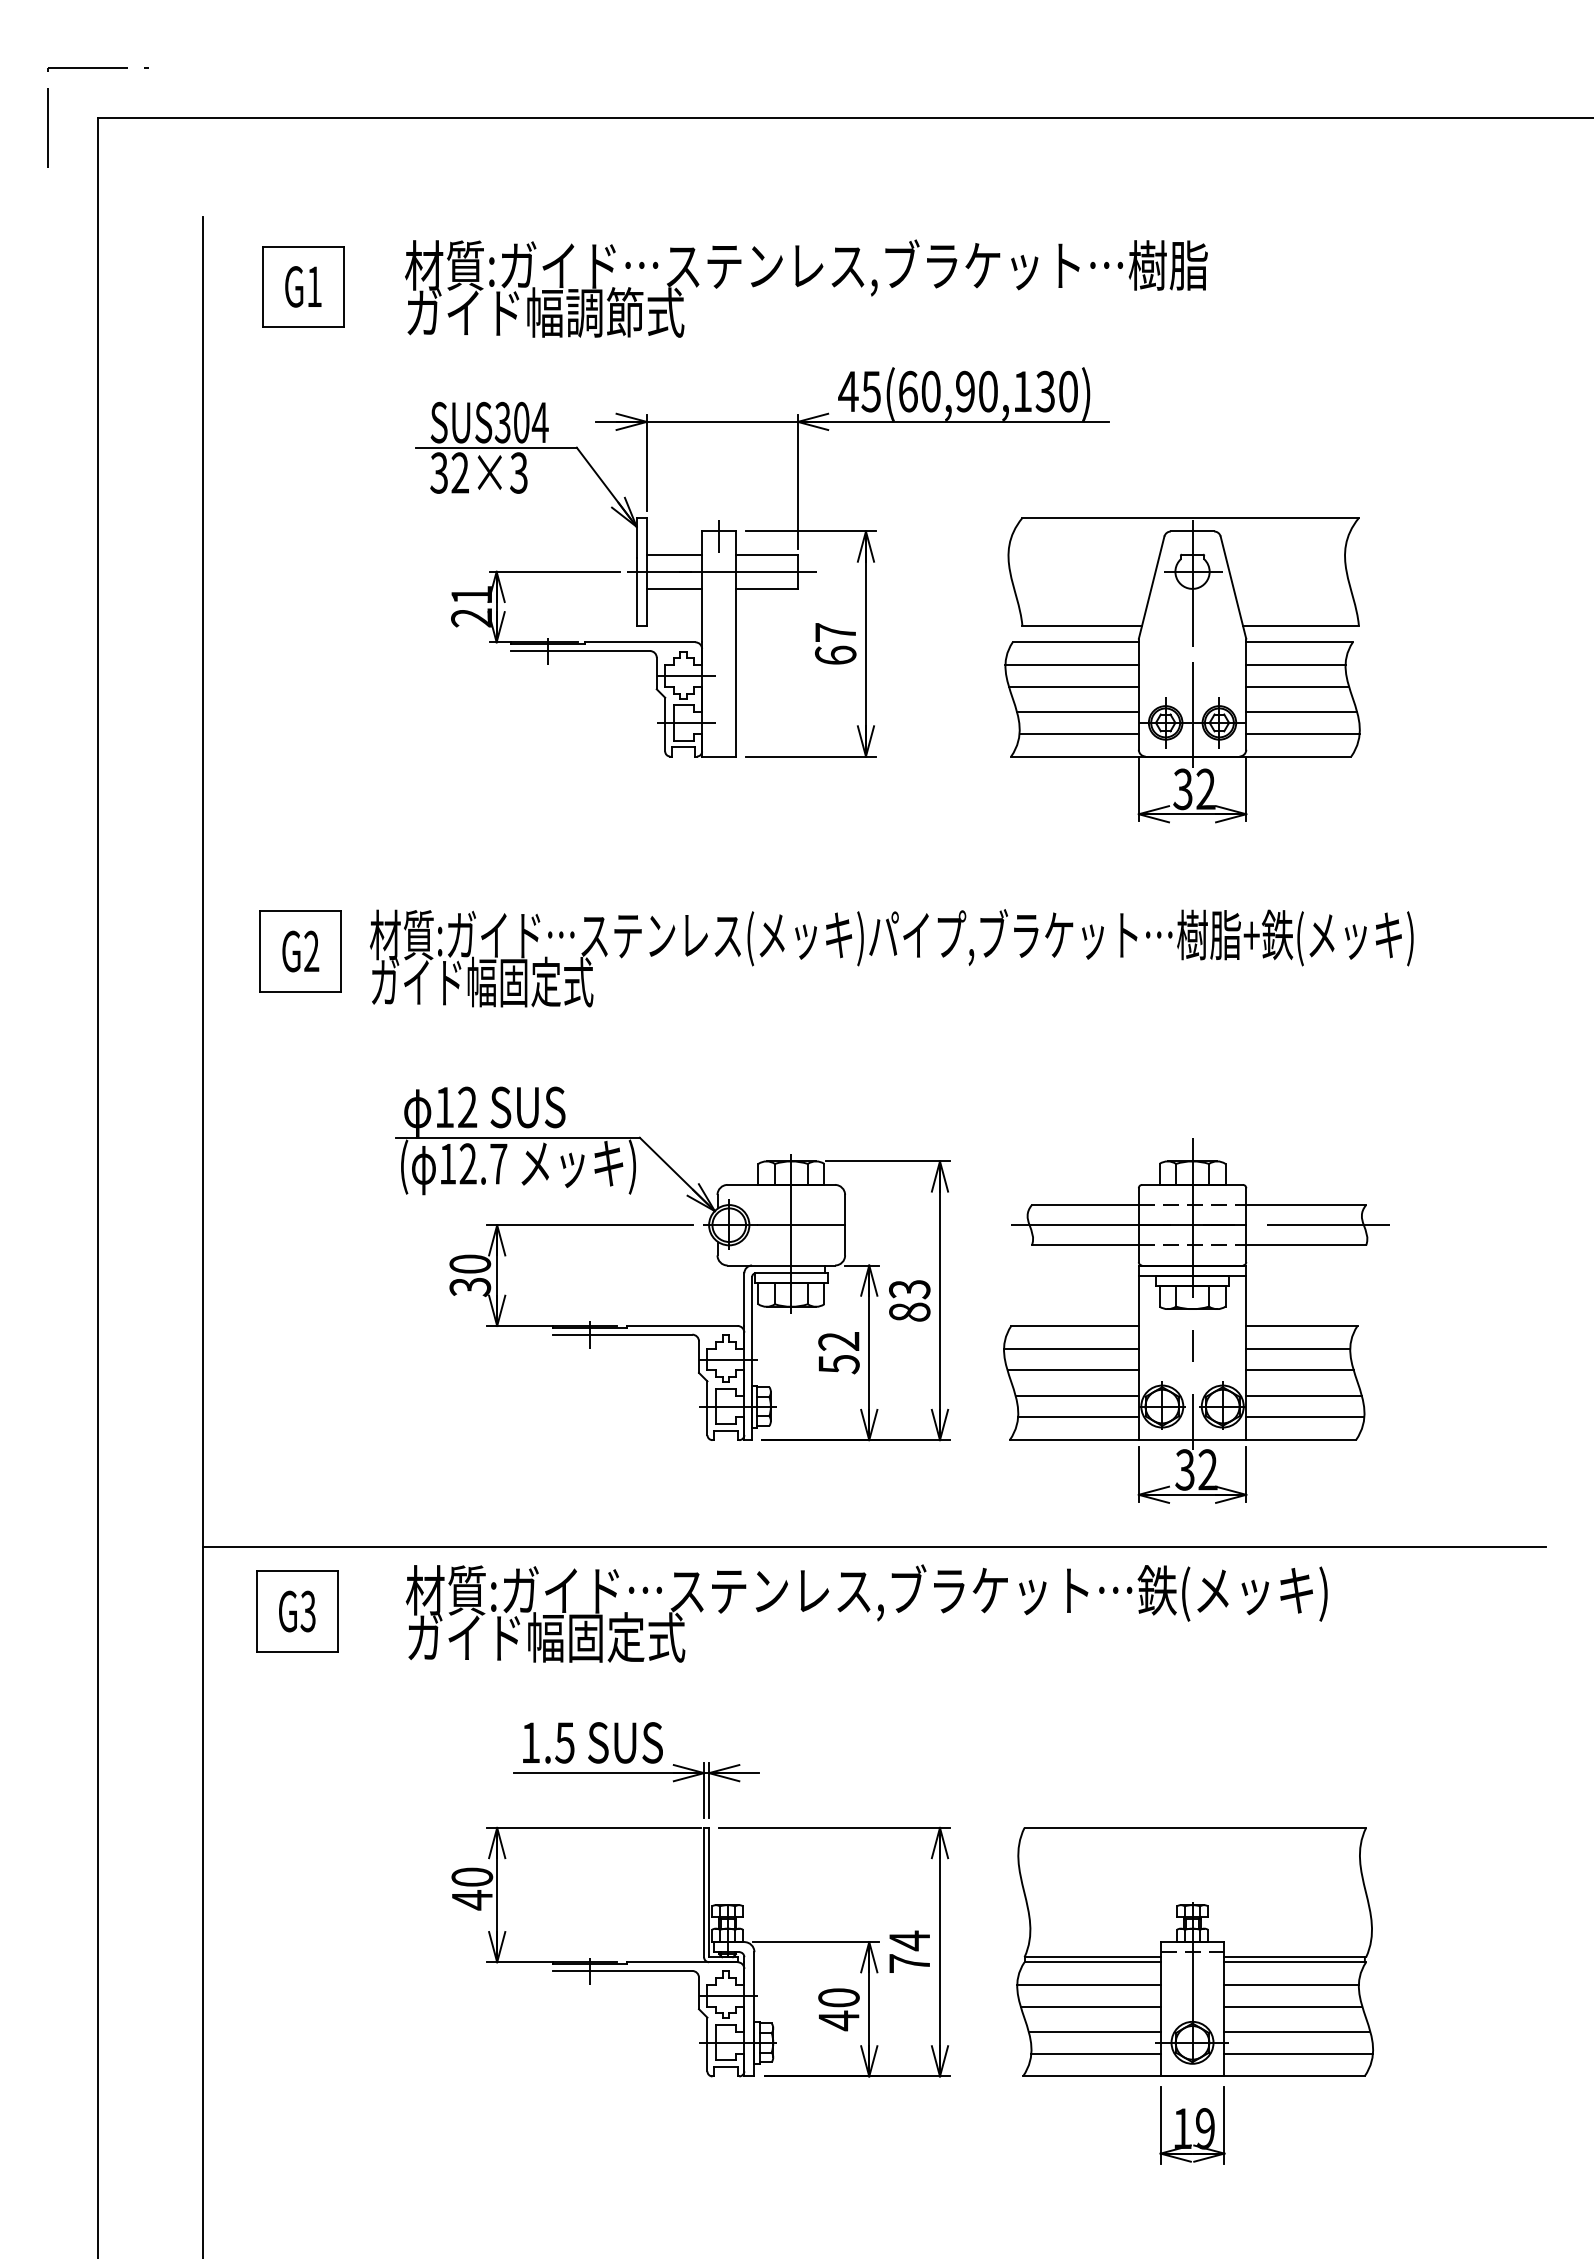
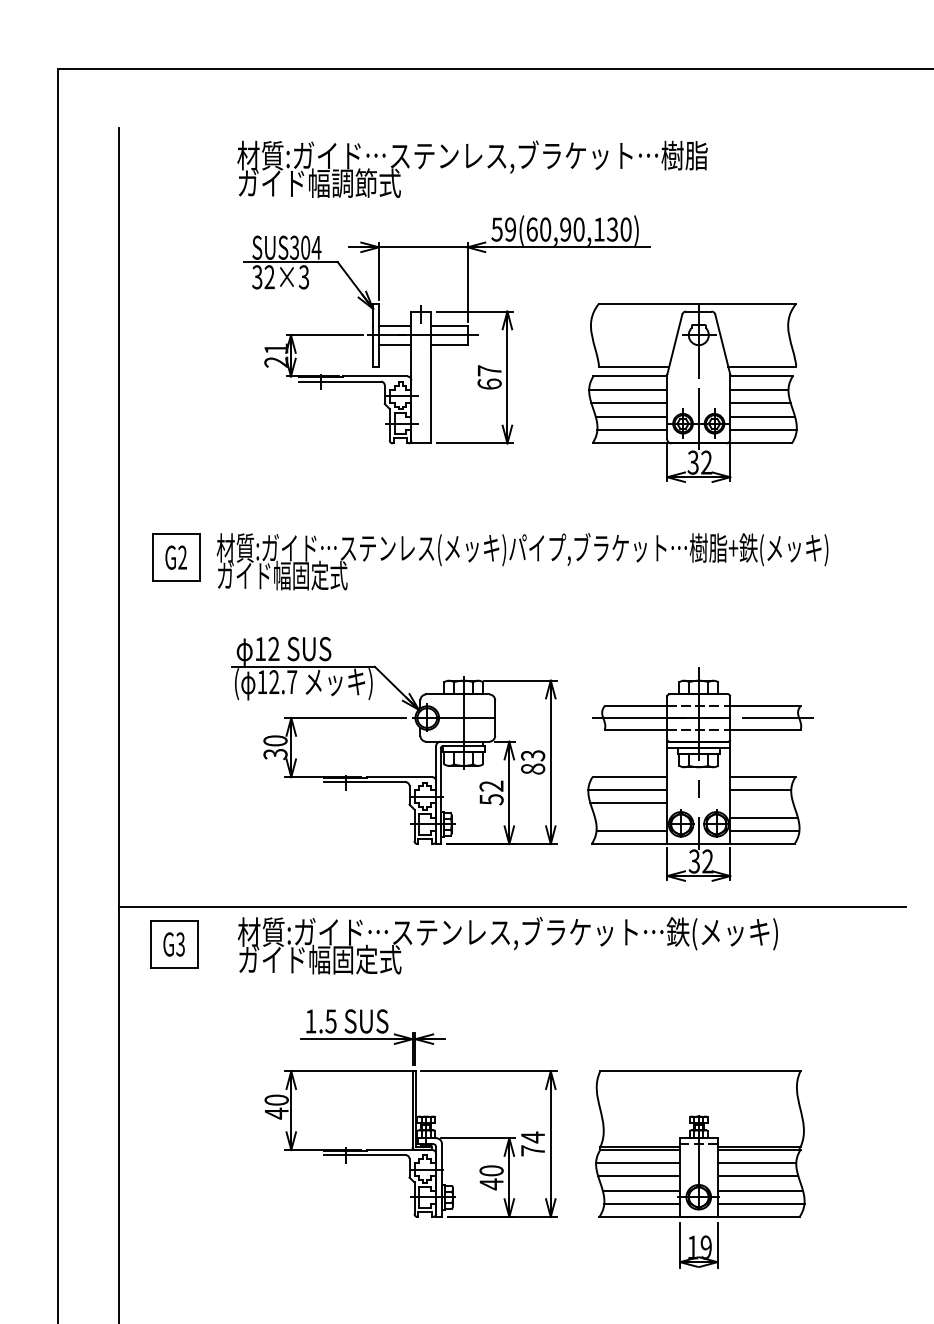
part: (96, 68) -> (56, 40), removed
part: (302, 287) -> (177, 168), removed
text: (859, 391) -> (503, 229), 45(60,90,130) -> 59(60,90,130)
line: (1299, 1370) -> (761, 803), removed
line: (1077, 1394) -> (631, 817), removed

